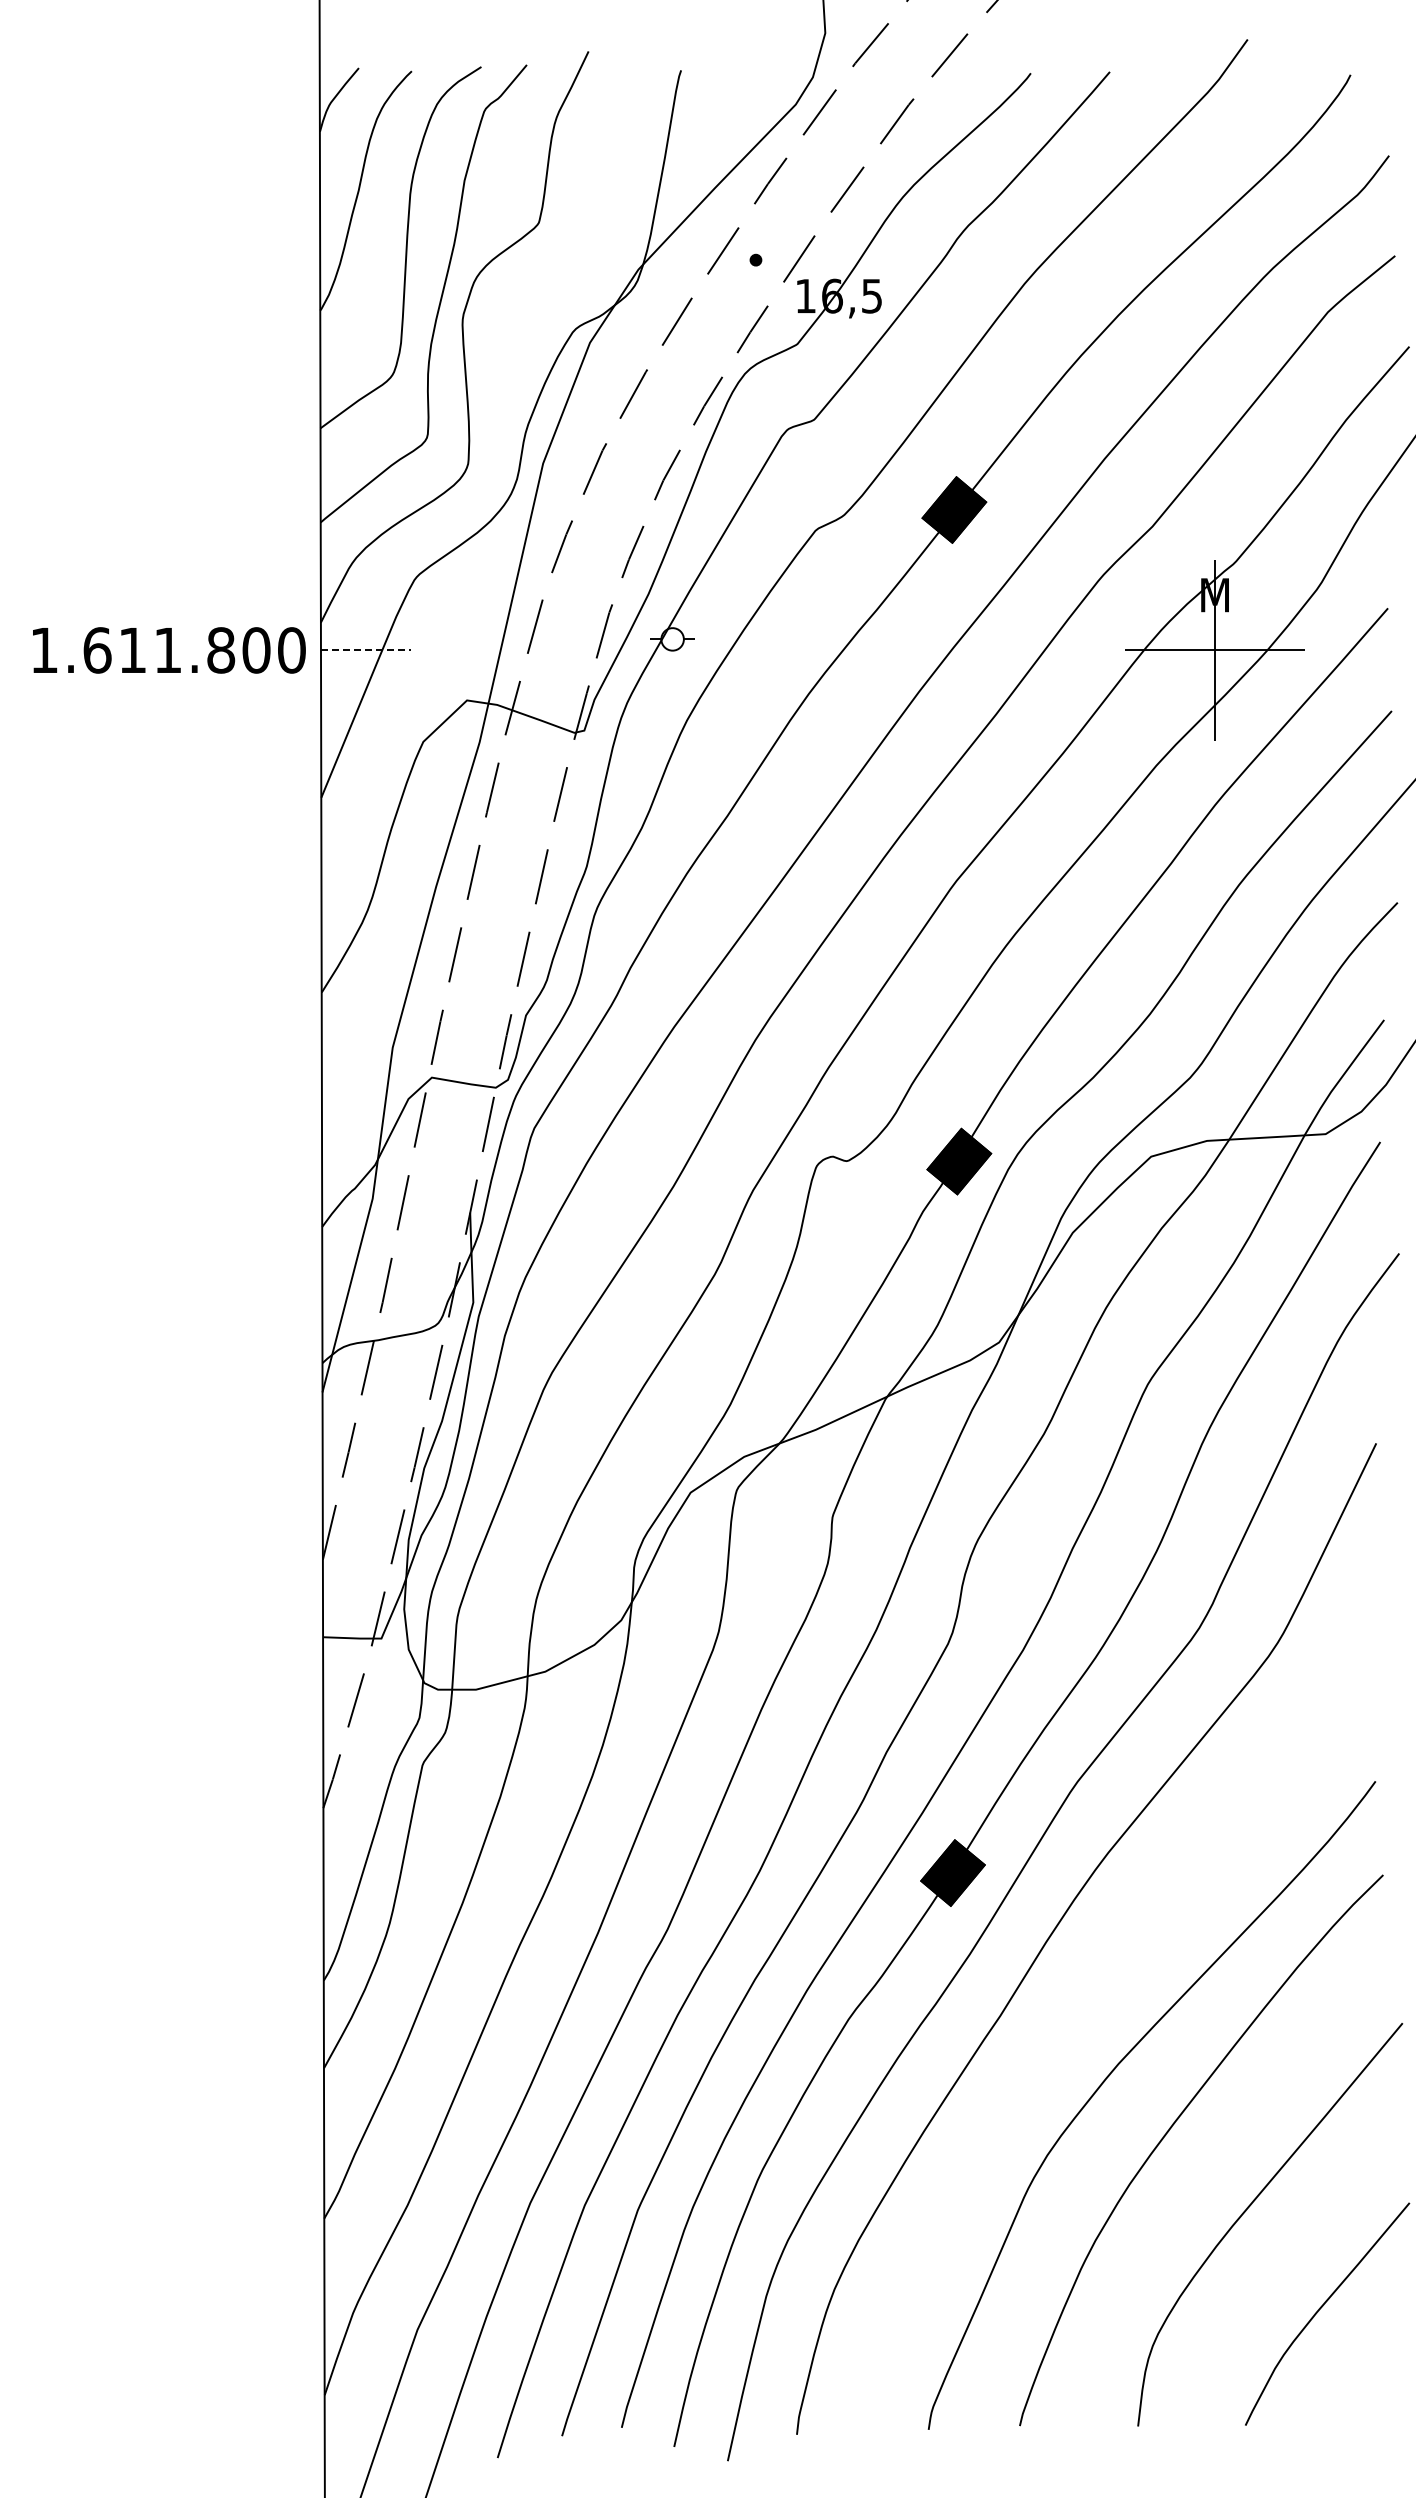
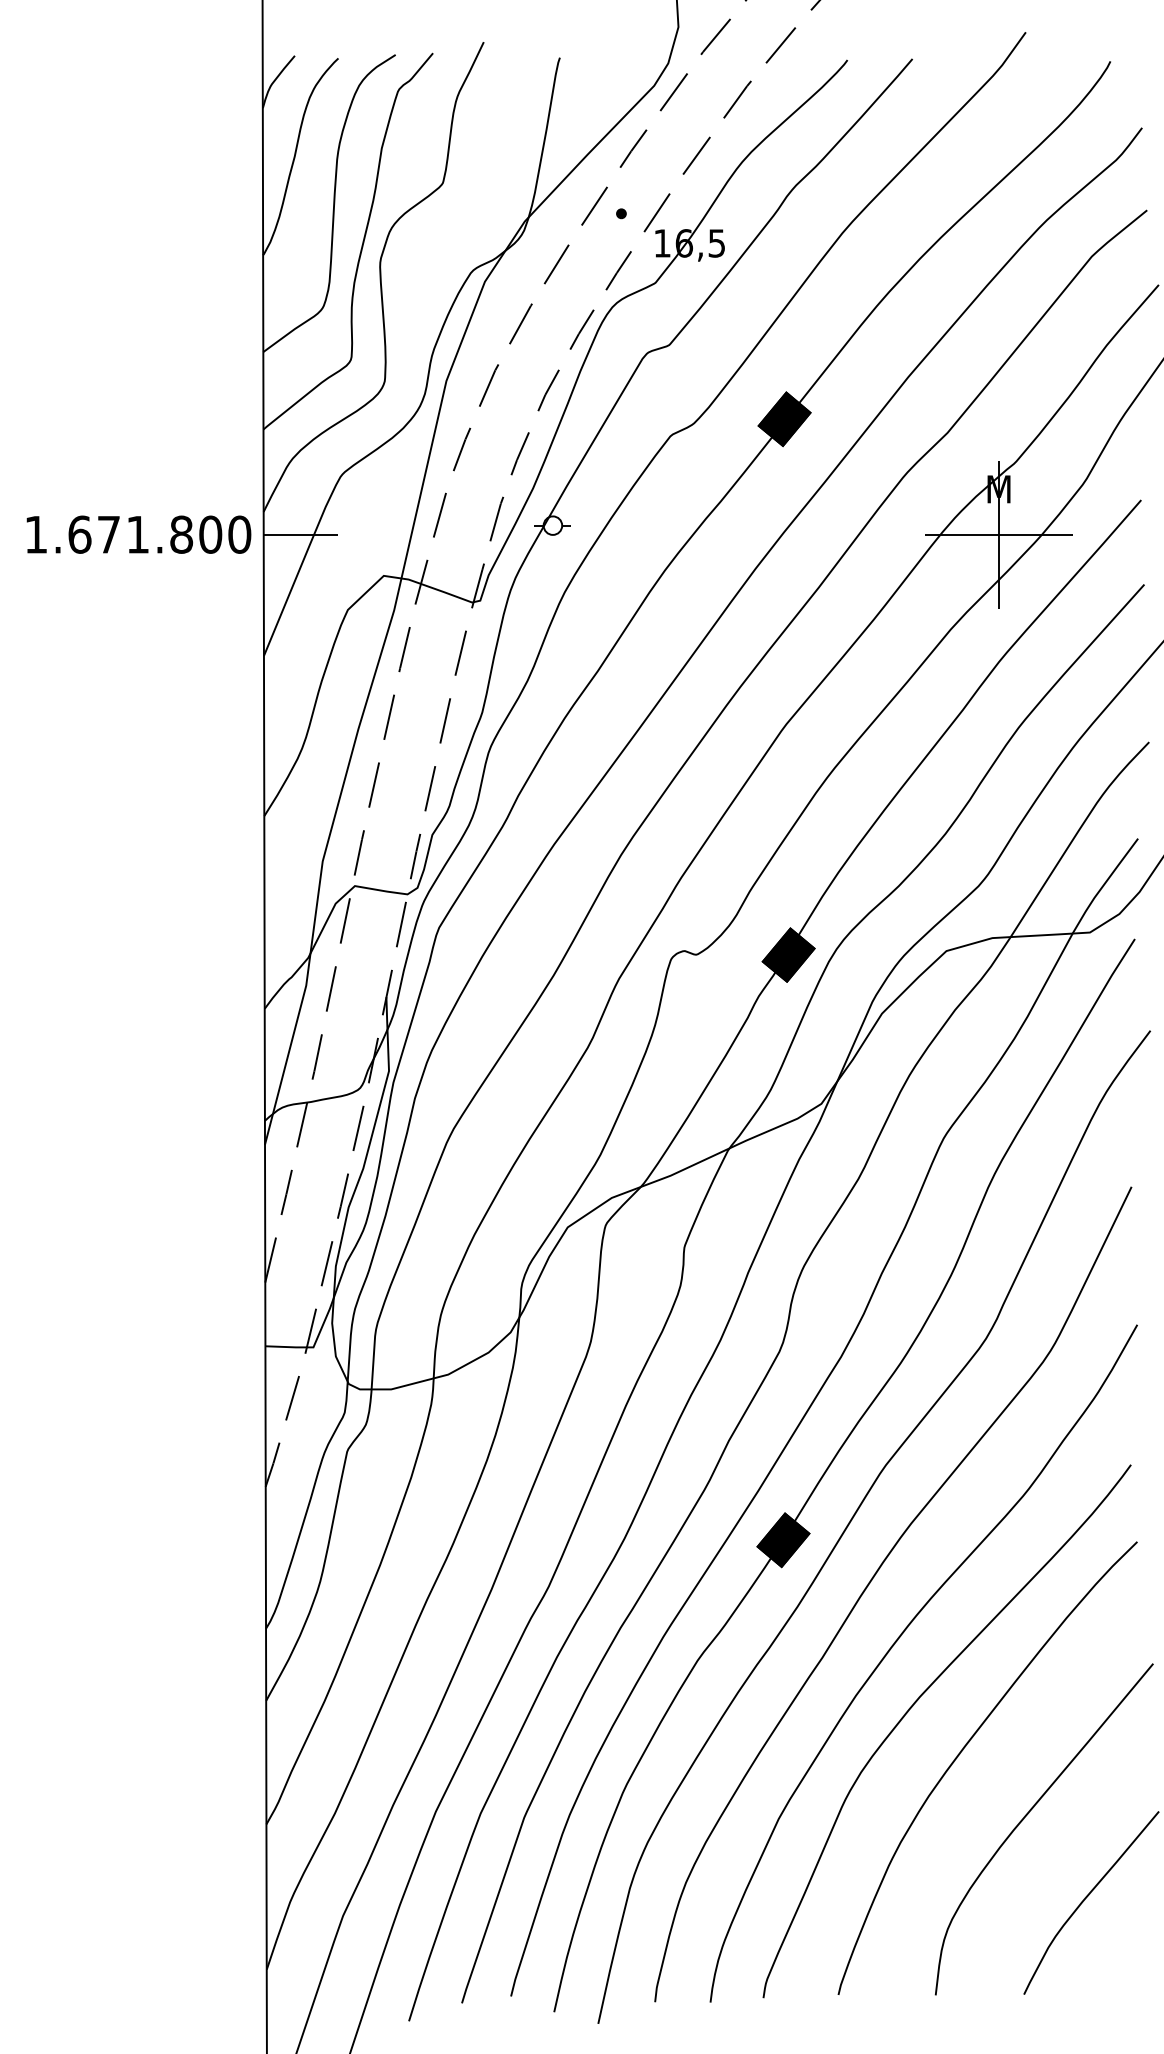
text: (132, 650) -> (108, 534), 1.611.800 -> 1.671.800
line: (366, 650) -> (301, 534), dashed -> solid
curve: (1090, 1997) -> (896, 1642), added

